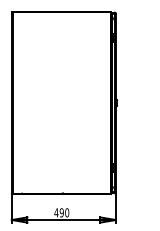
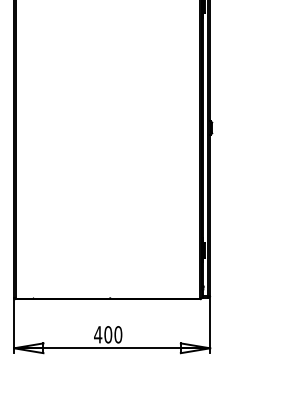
text: (61, 212) -> (107, 334), 490 -> 400

